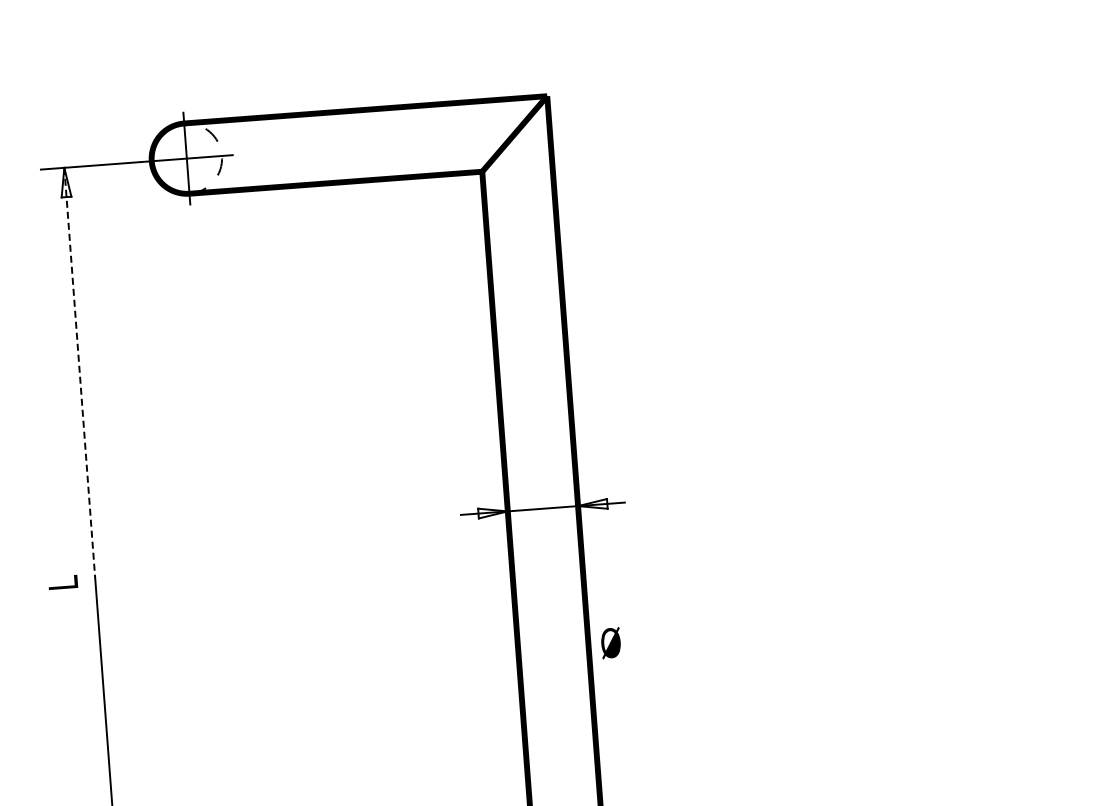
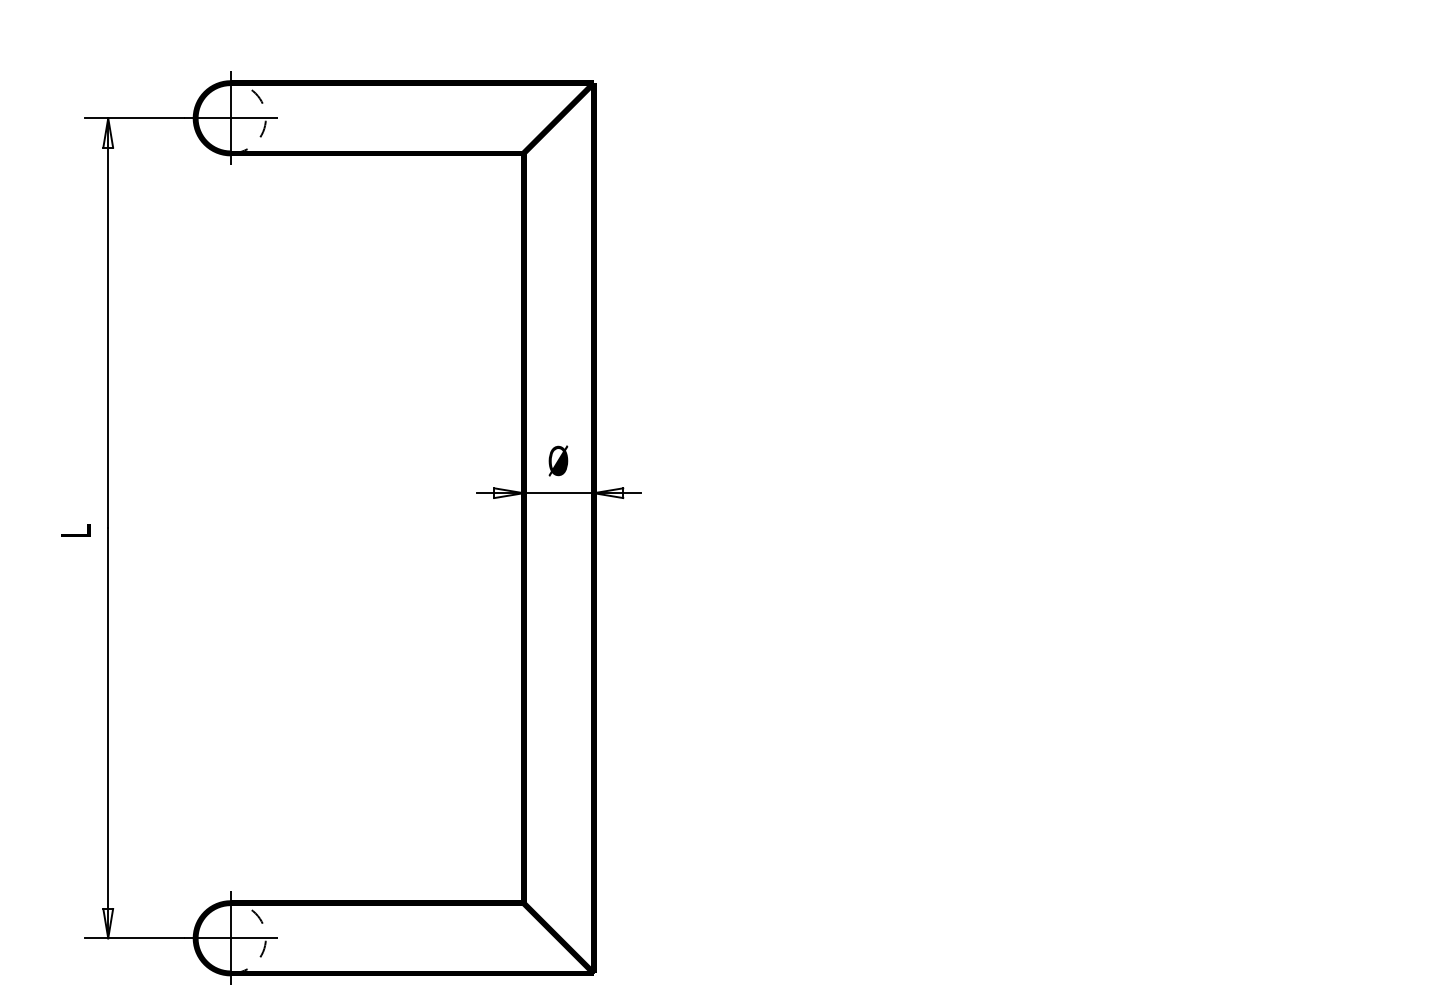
line: (80, 372) -> (108, 323), dashed -> solid
text: (611, 642) -> (558, 460), moved

